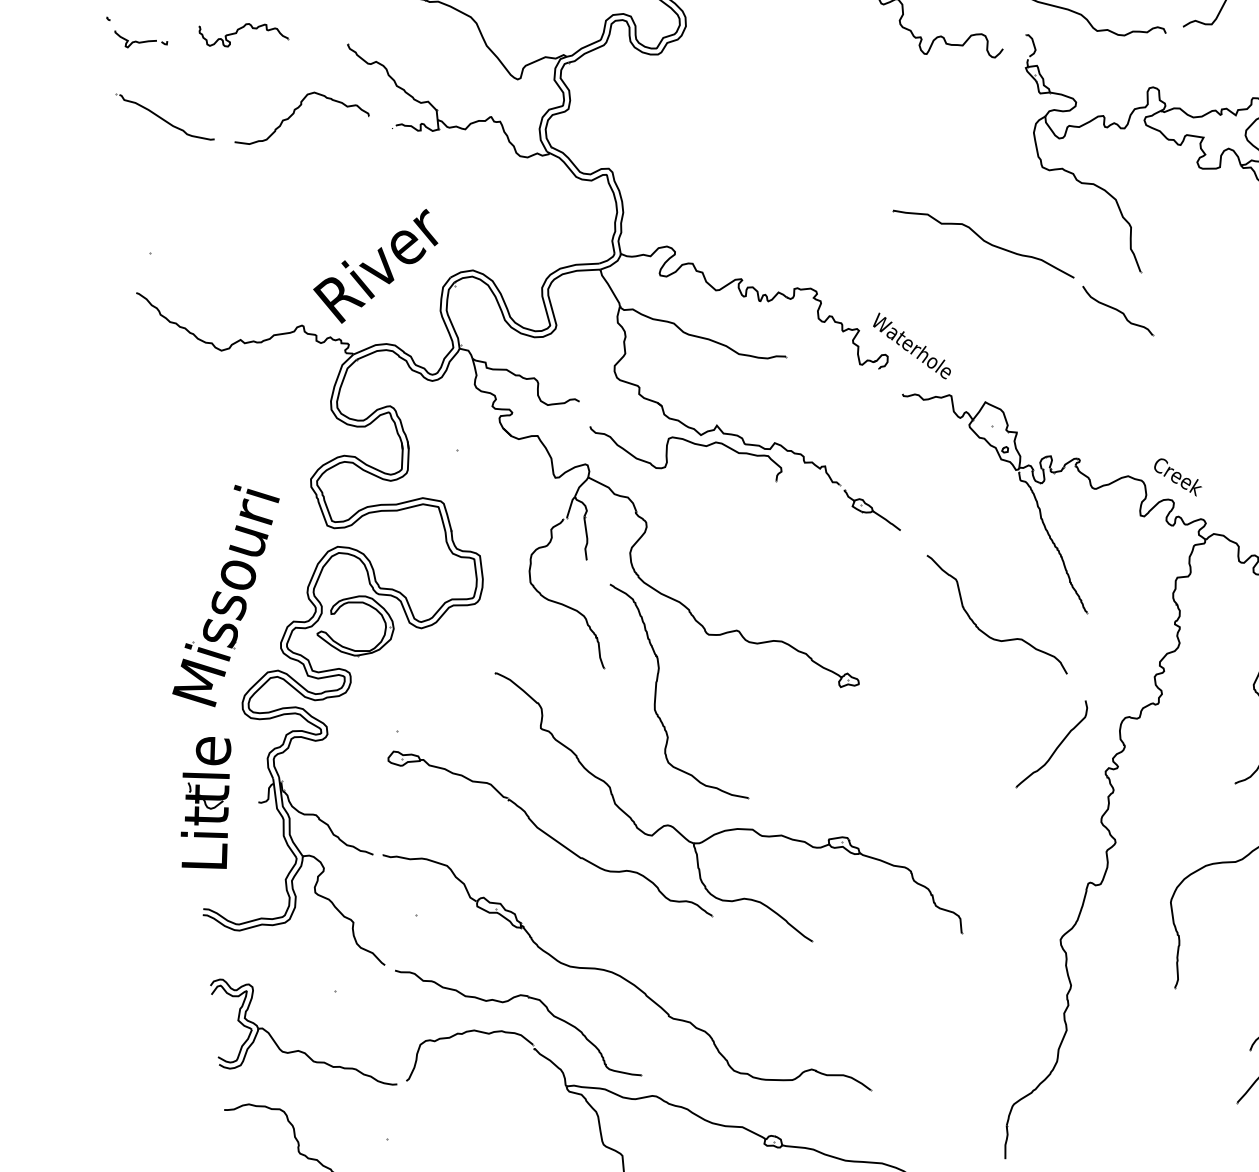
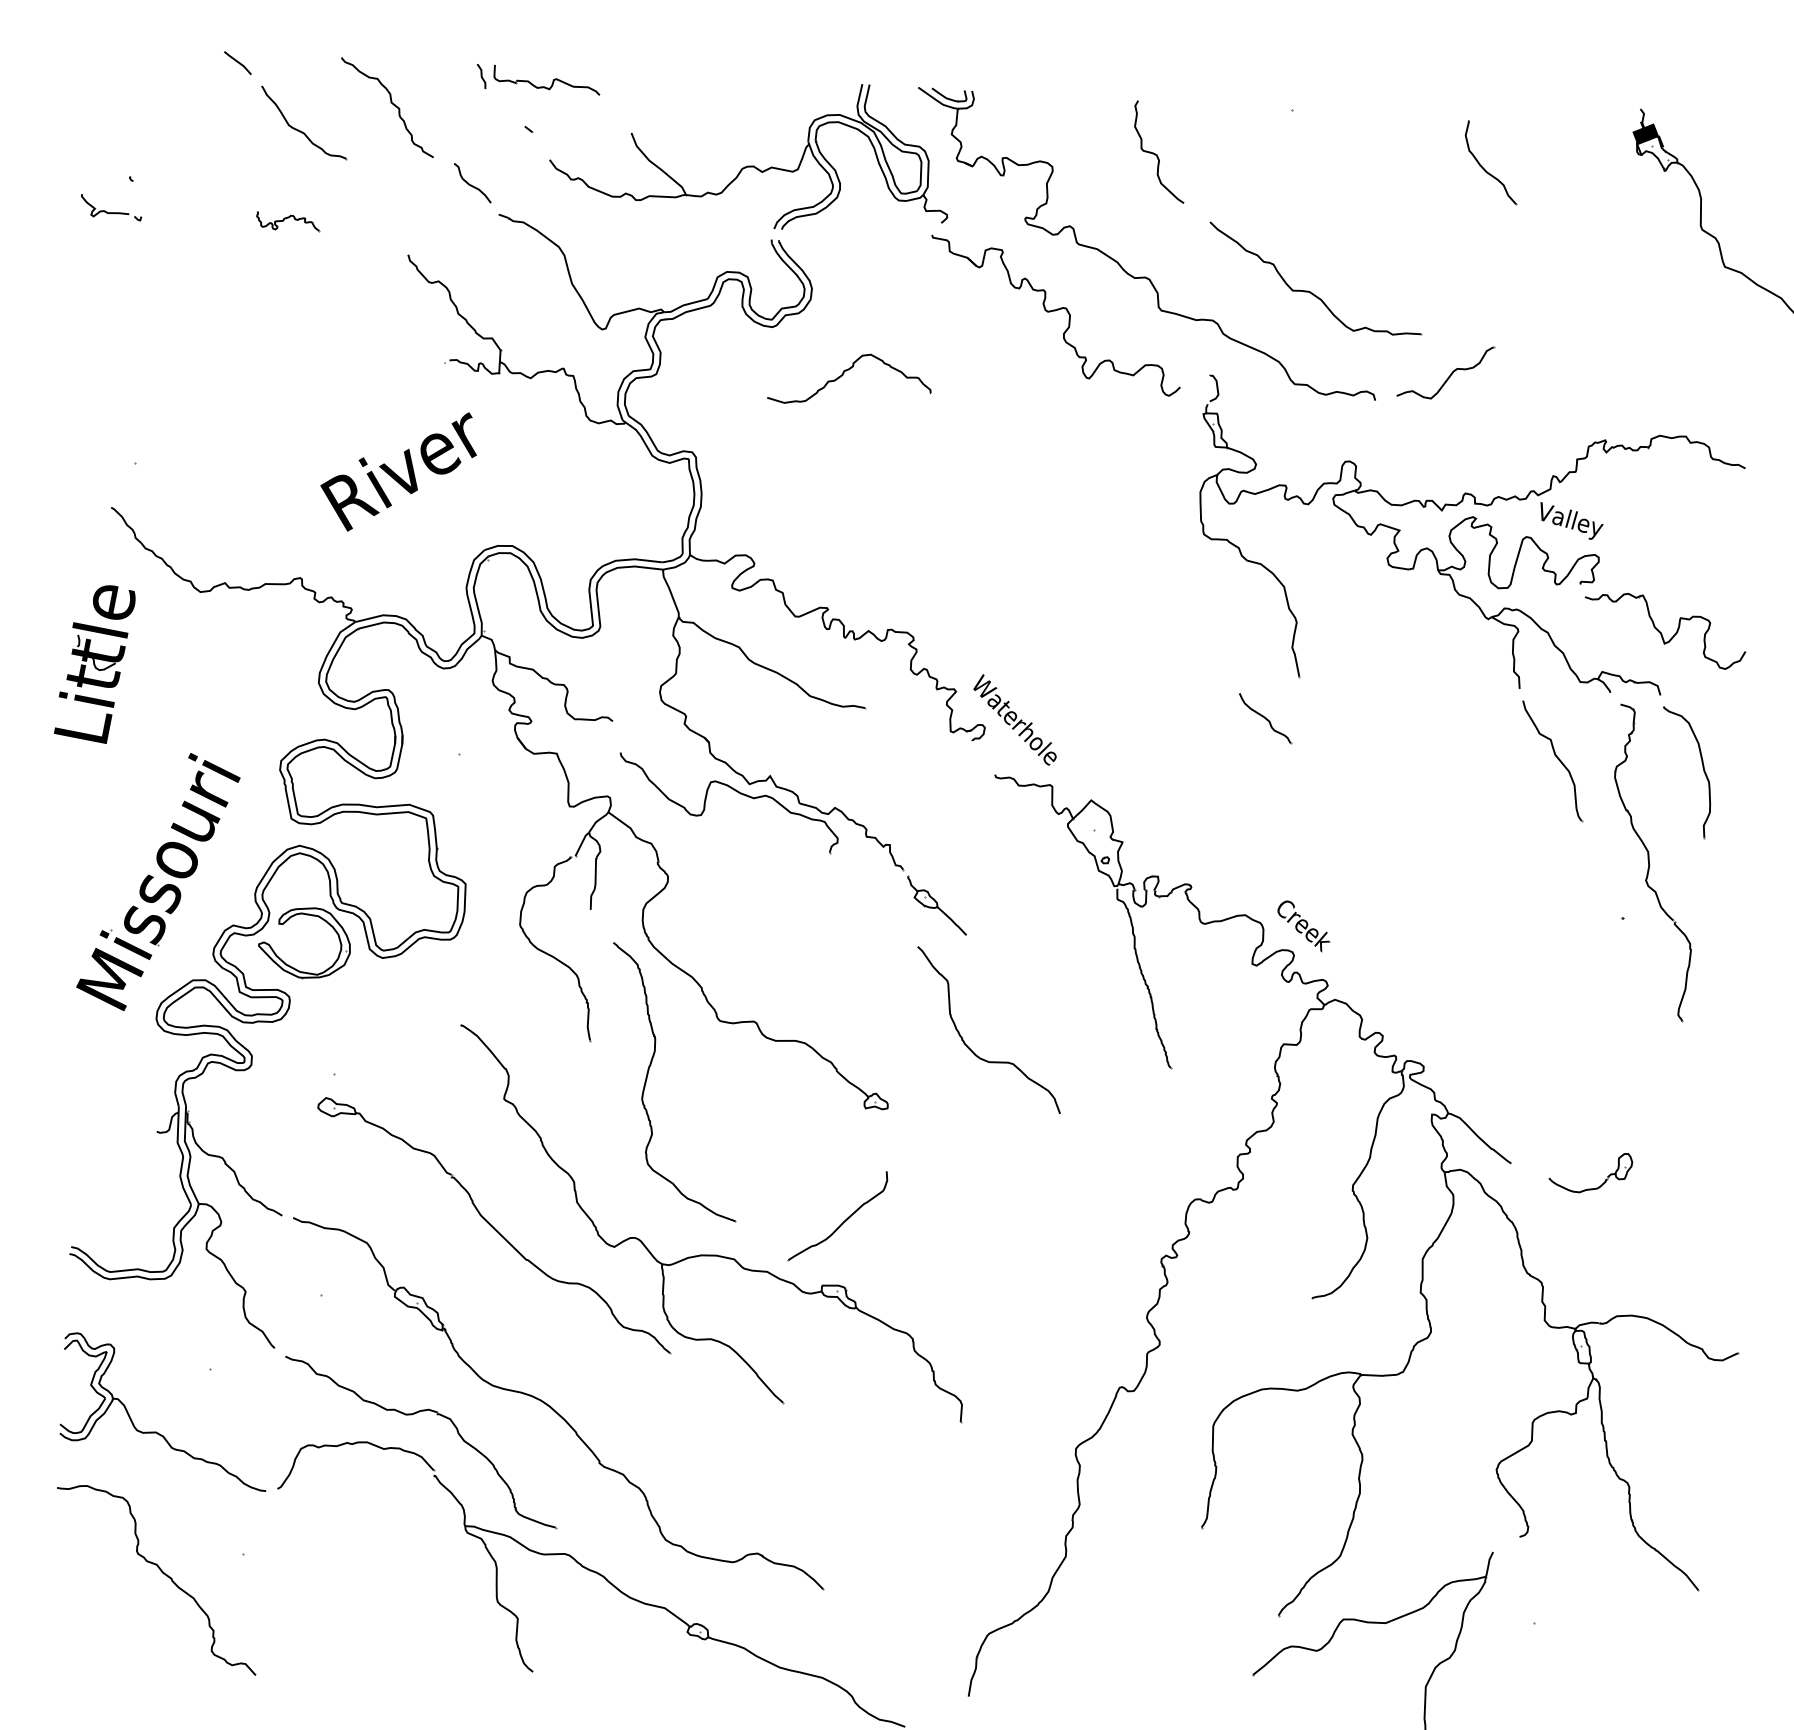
part: (244, 32) -> (288, 221), size x0.6
part: (141, 37) -> (111, 207), moved
curve: (294, 113) -> (843, 375), moved
part: (165, 116) -> (179, 305), removed
part: (983, 244) -> (1119, 613), removed
text: (375, 267) -> (398, 471), moved
part: (1118, 311) -> (1265, 718), size x0.7
curve: (983, 631) -> (969, 1047), moved
part: (1056, 747) -> (843, 1221), moved
part: (205, 804) -> (94, 664), moved

